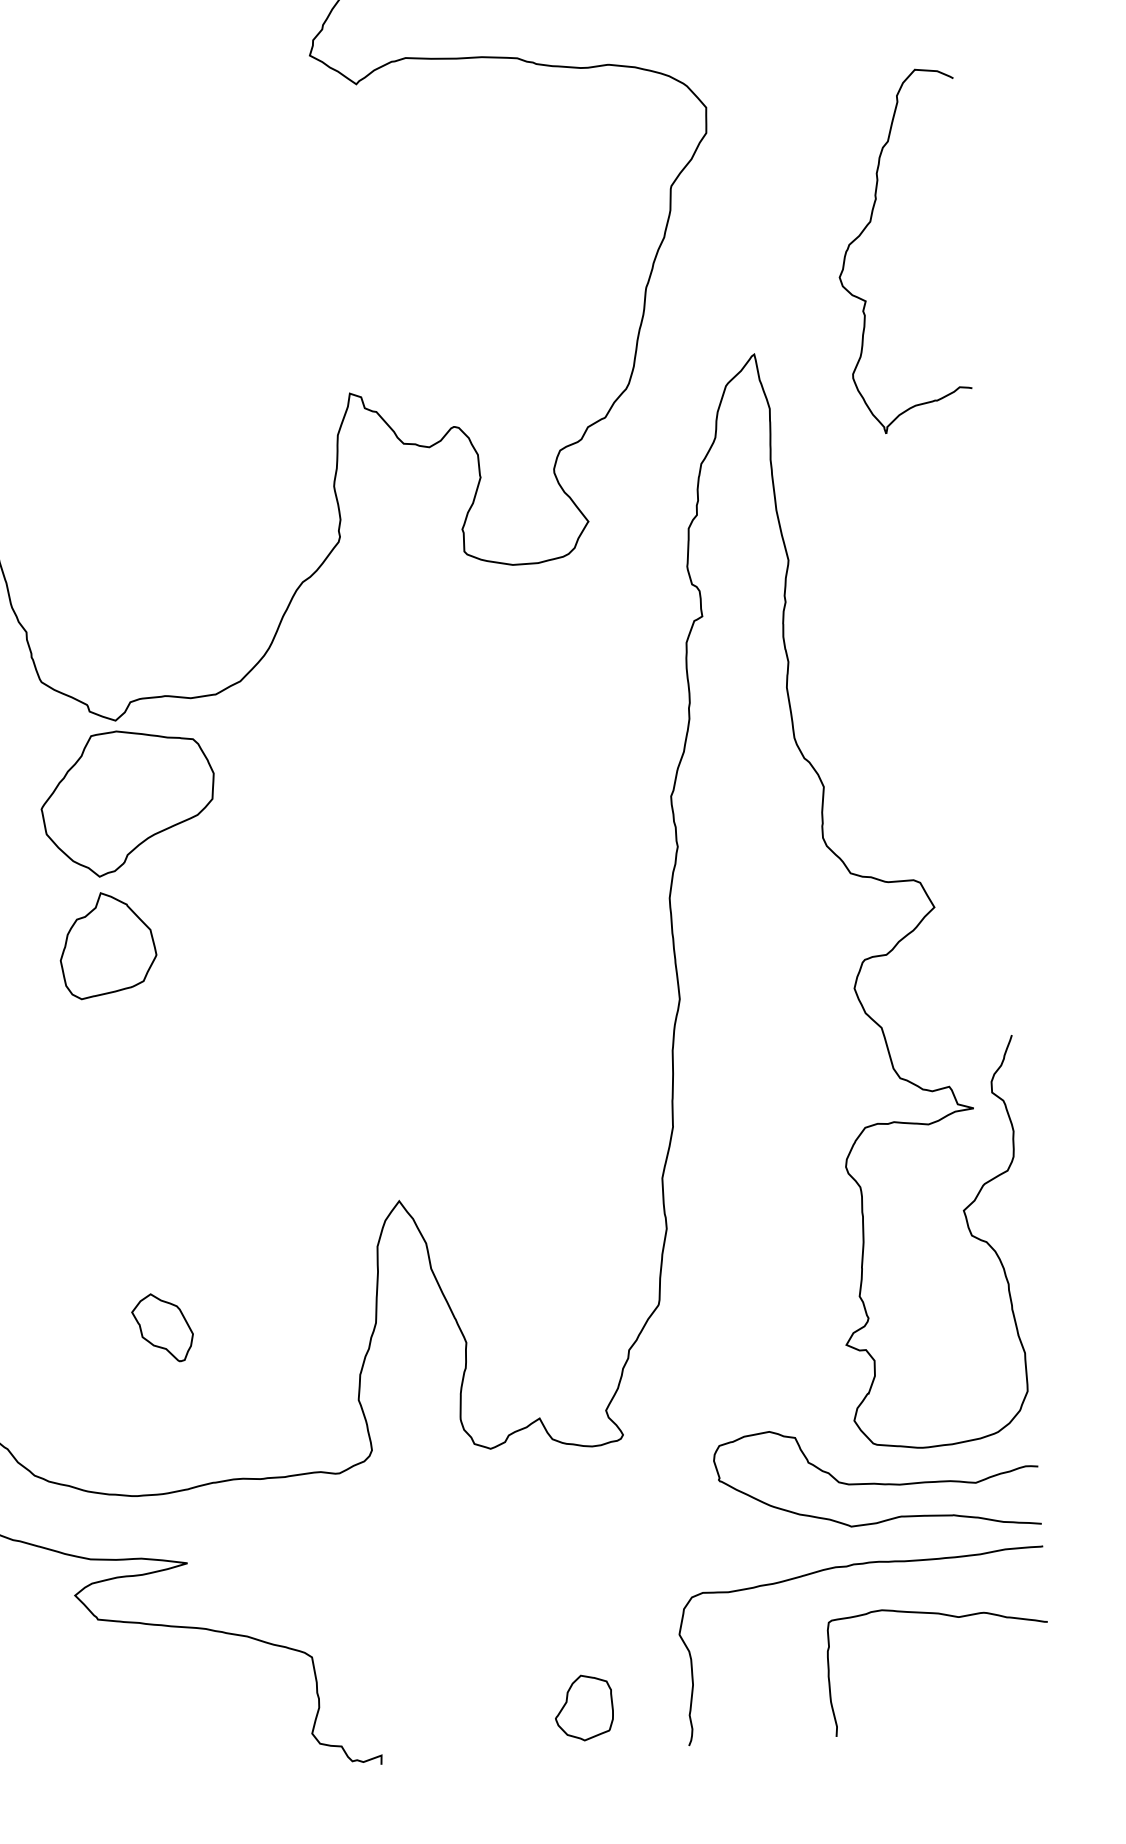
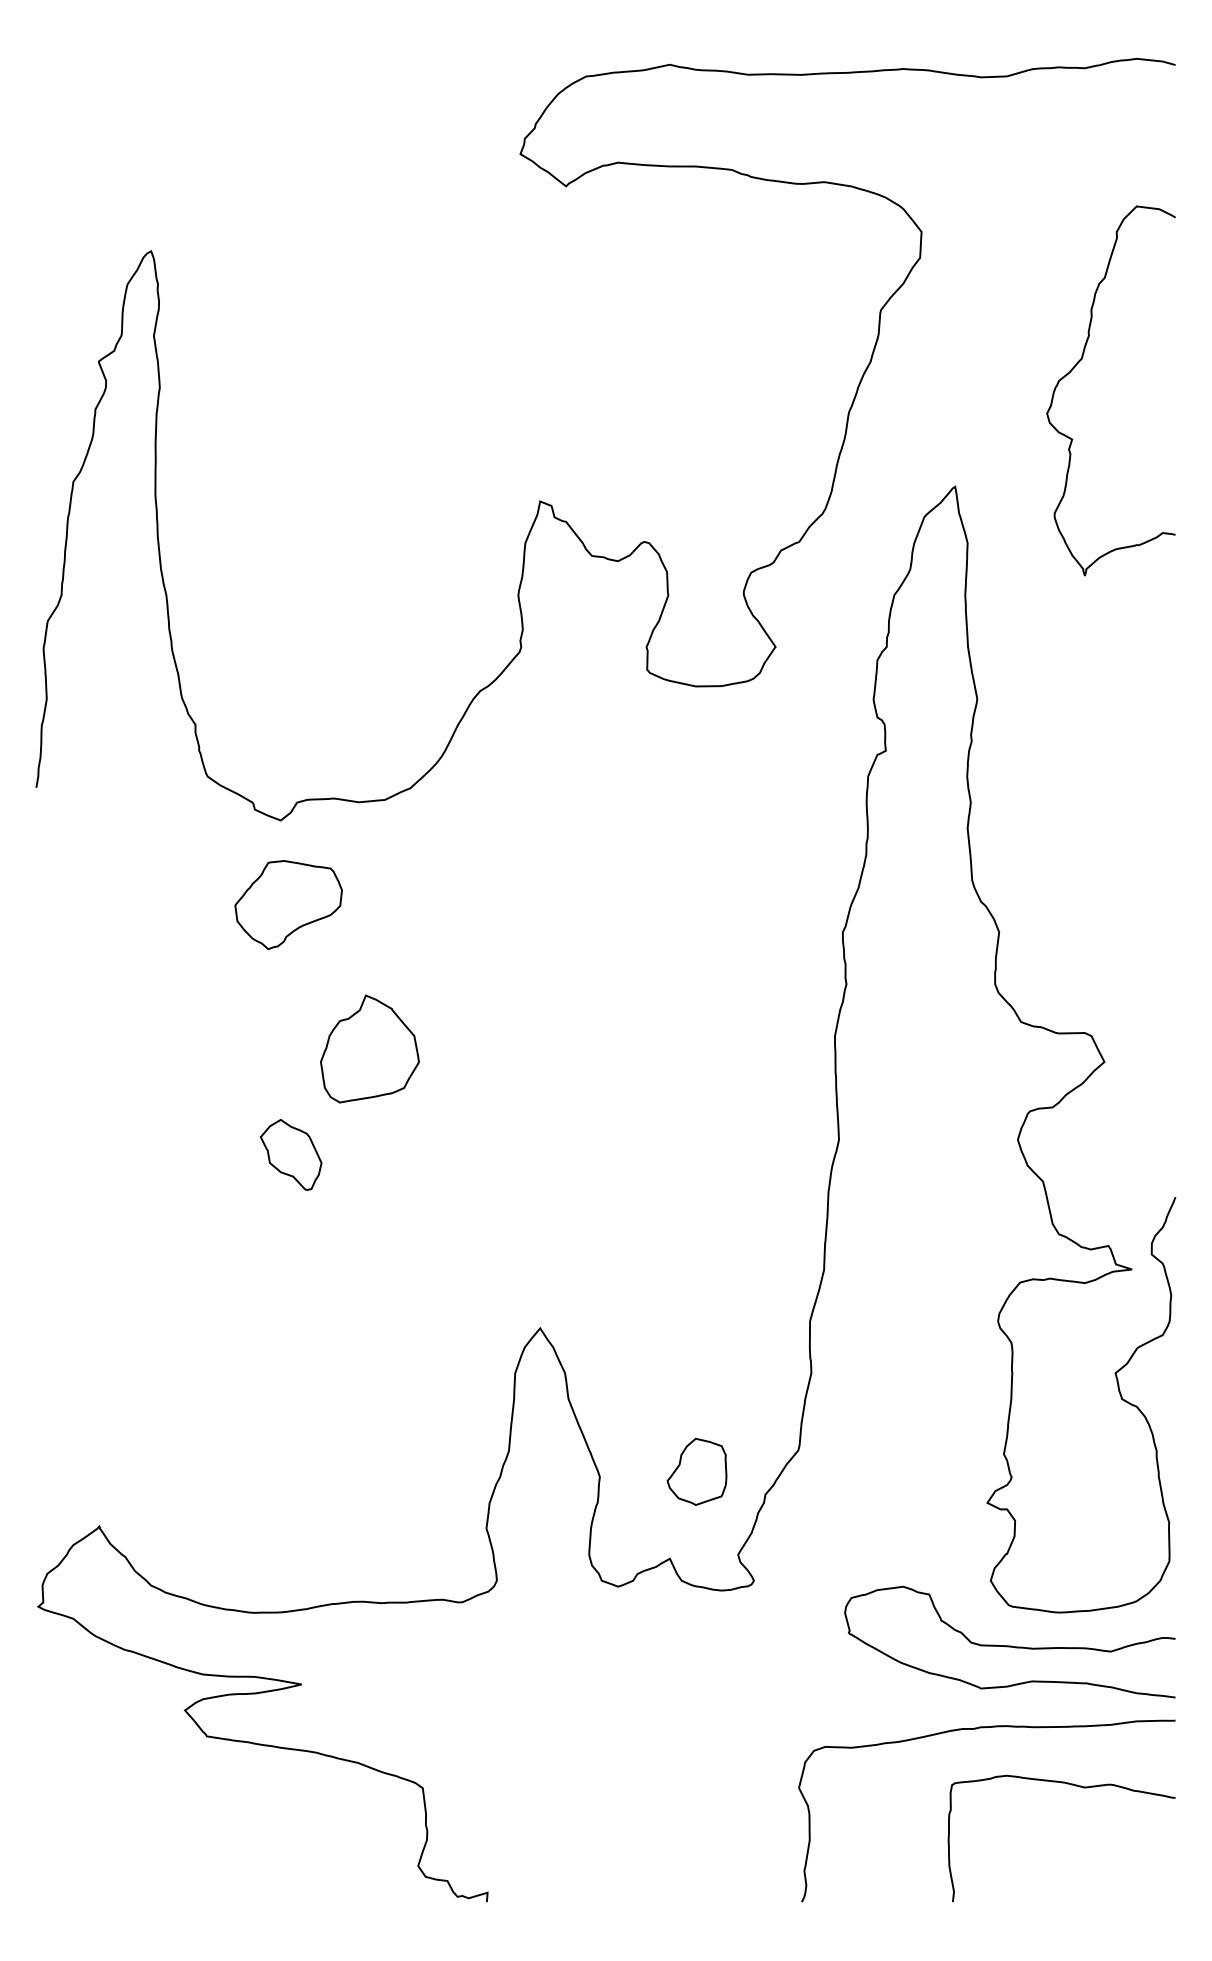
part: (128, 802) -> (288, 904), size x0.6
part: (107, 944) -> (369, 1048), moved
part: (163, 1327) -> (291, 1154), moved
part: (583, 1707) -> (696, 1471), moved

